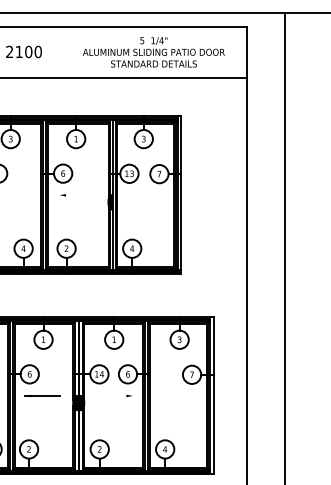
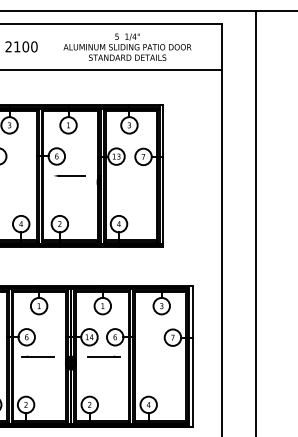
text: (153, 51) -> (127, 46), moved
line: (80, 194) -> (72, 175), added
line: (114, 395) -> (103, 356), added

